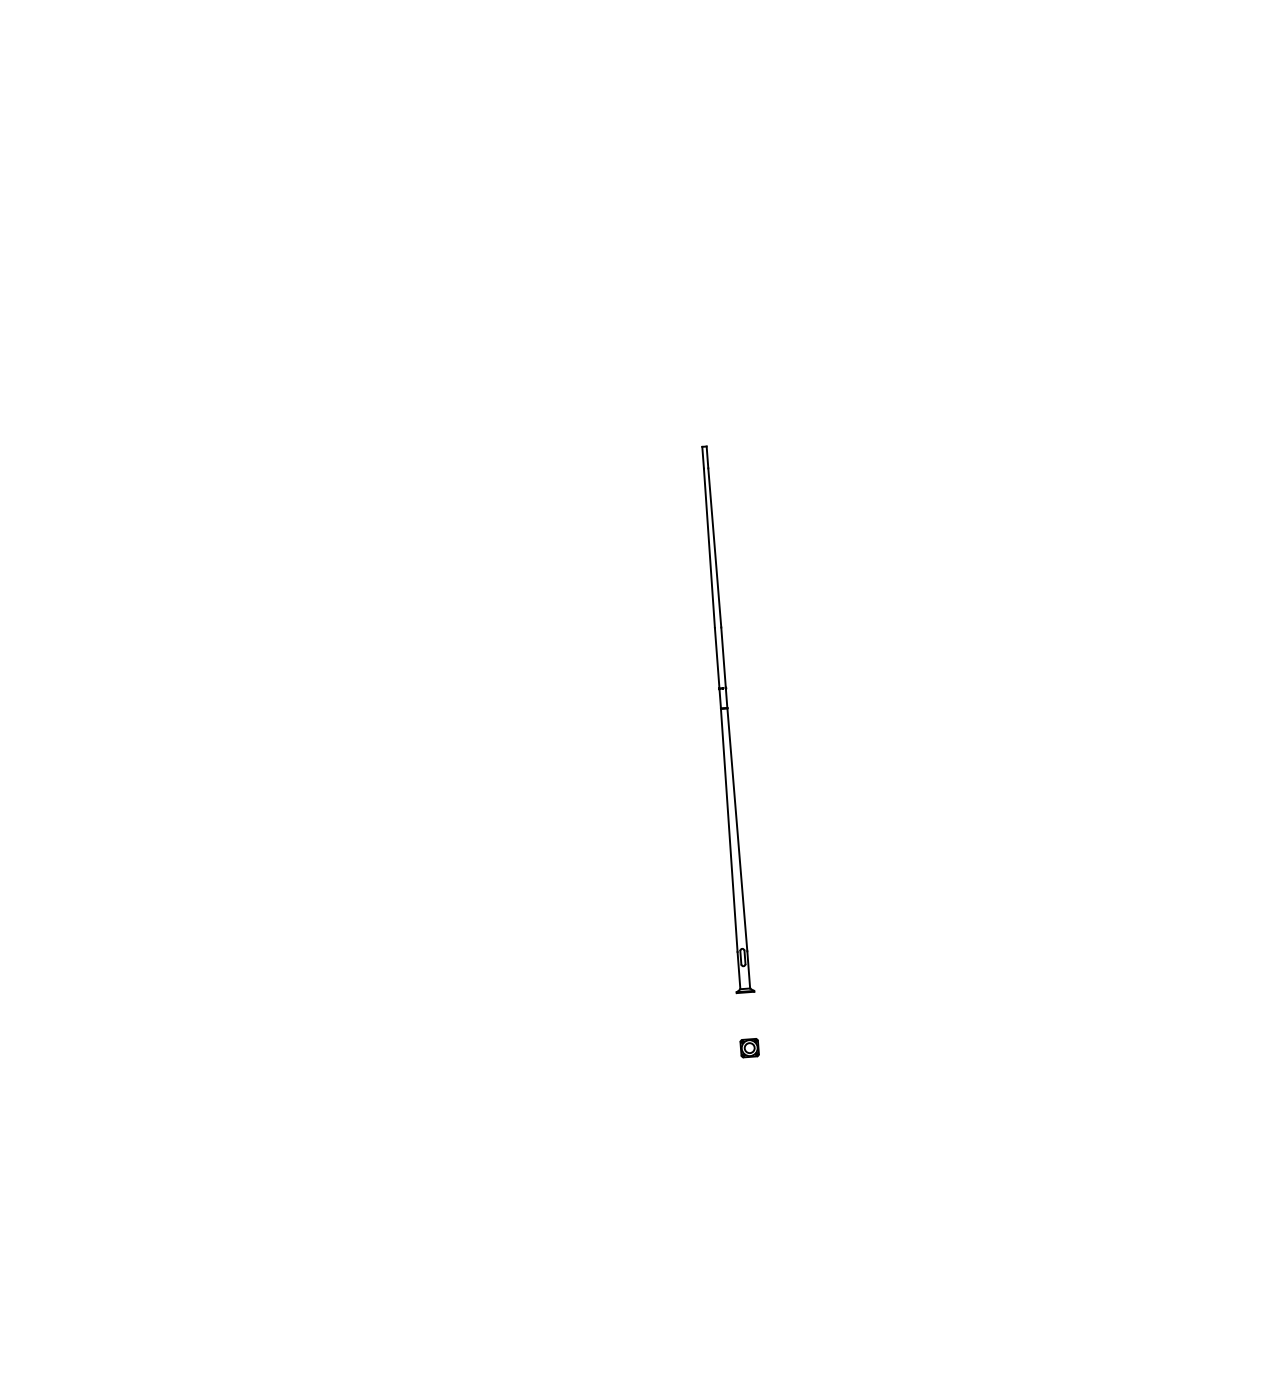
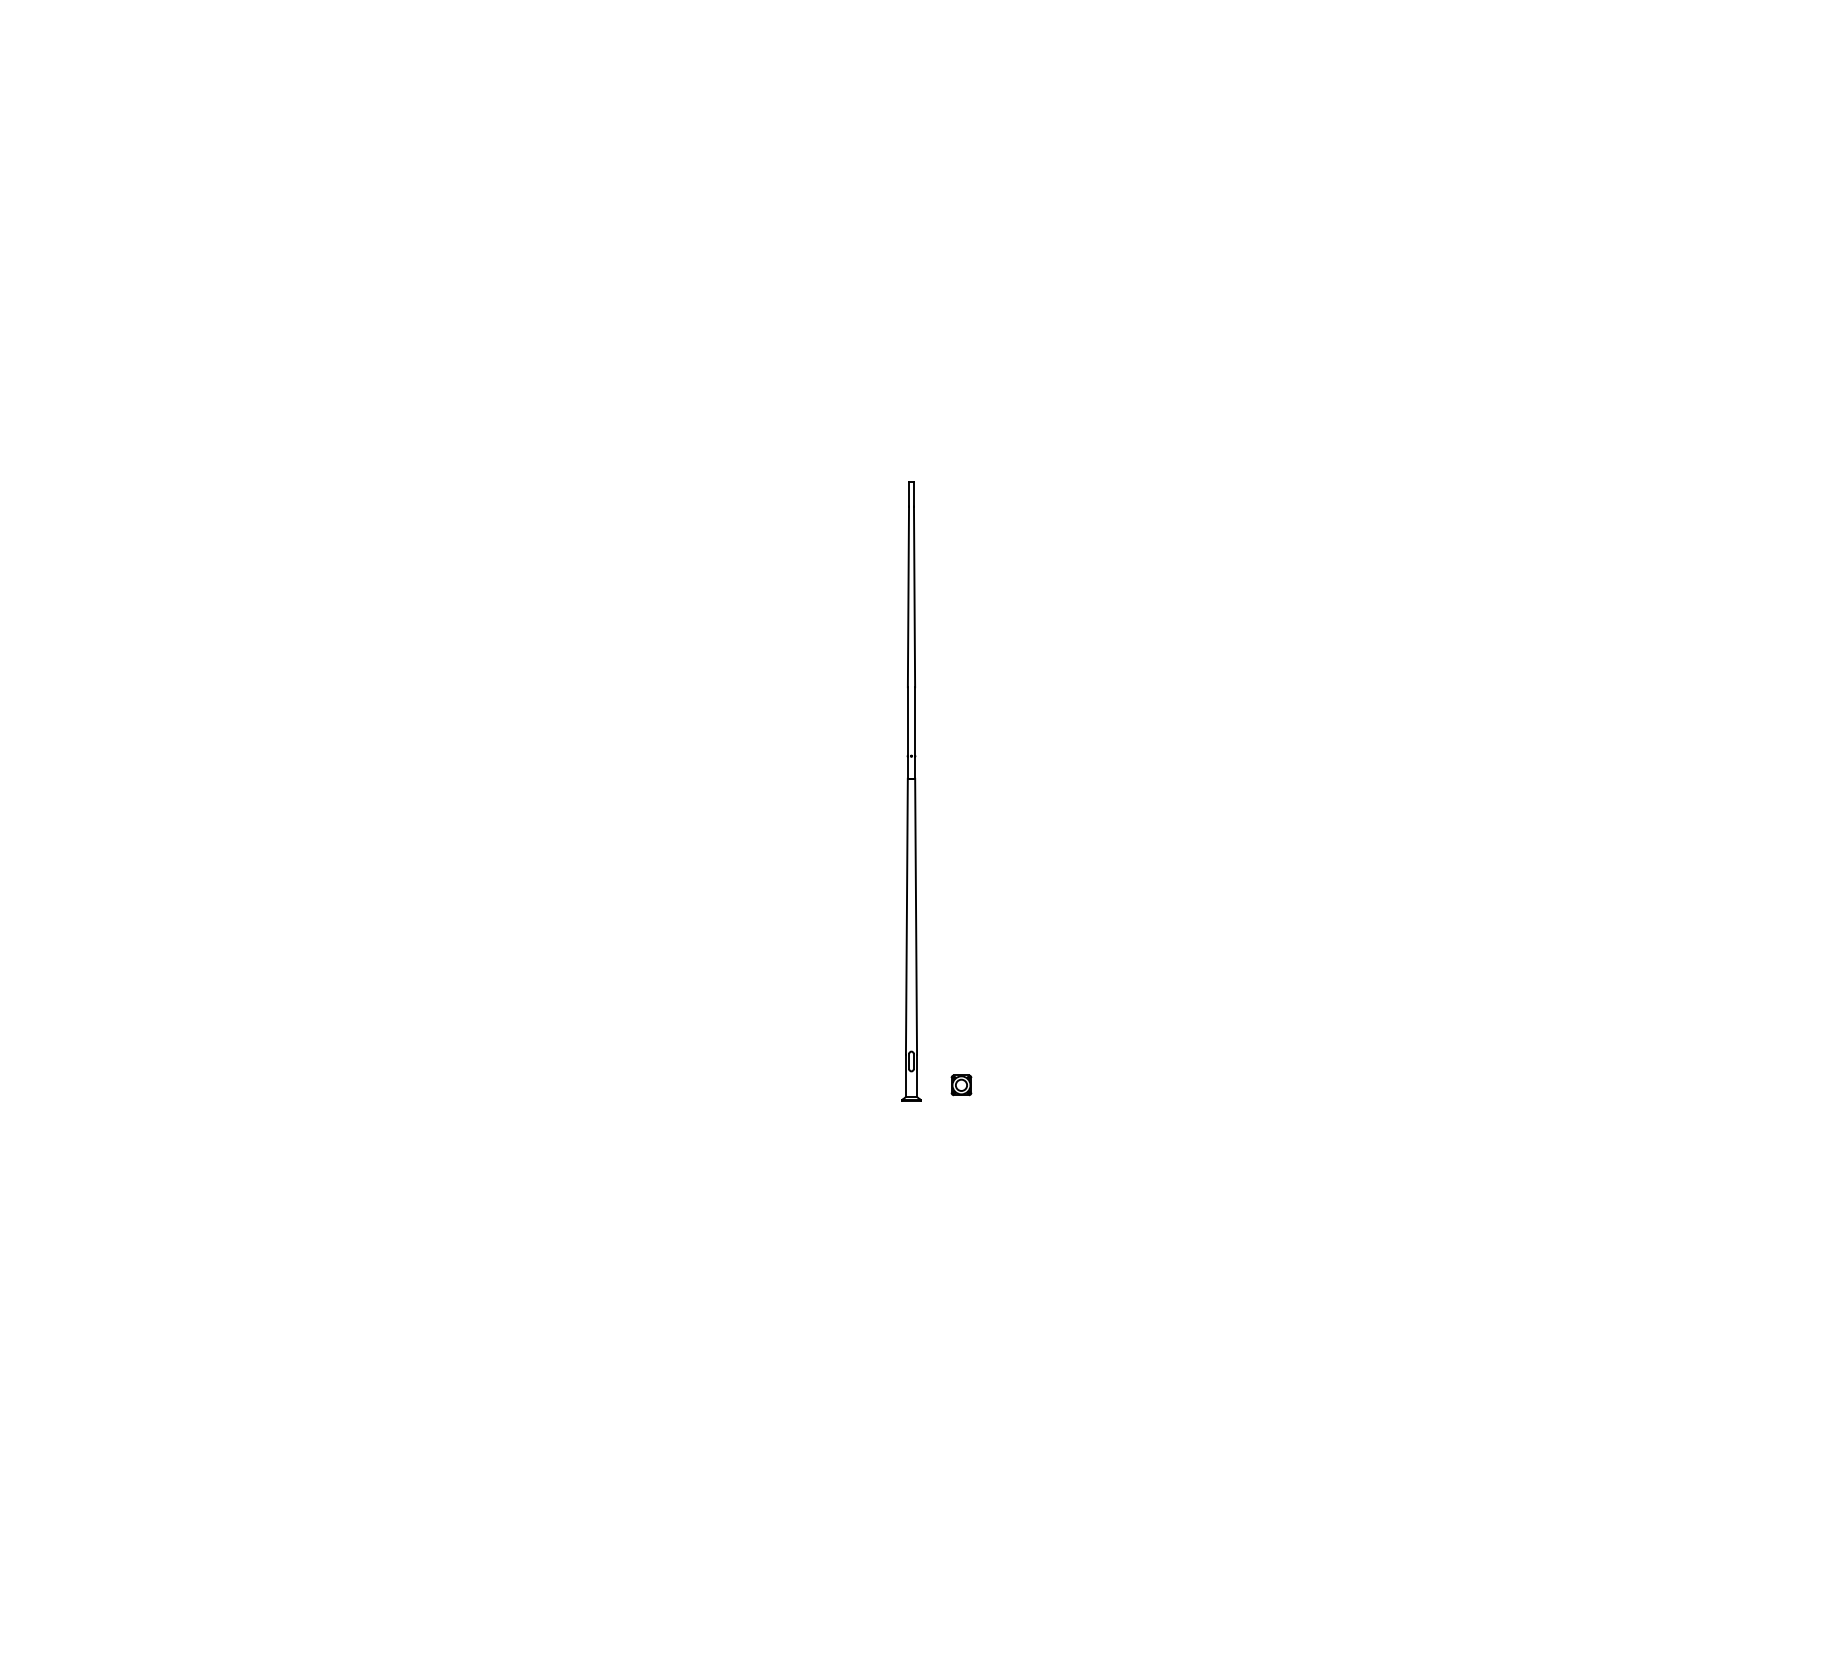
part: (749, 1048) -> (961, 1085), moved

